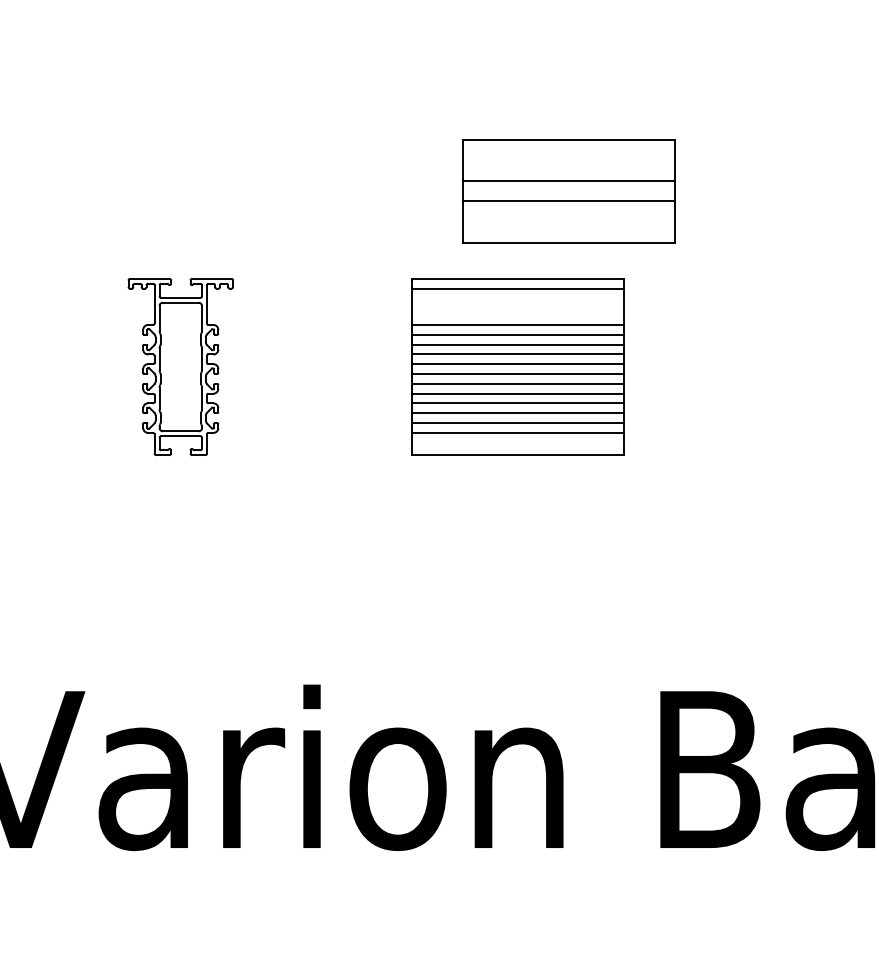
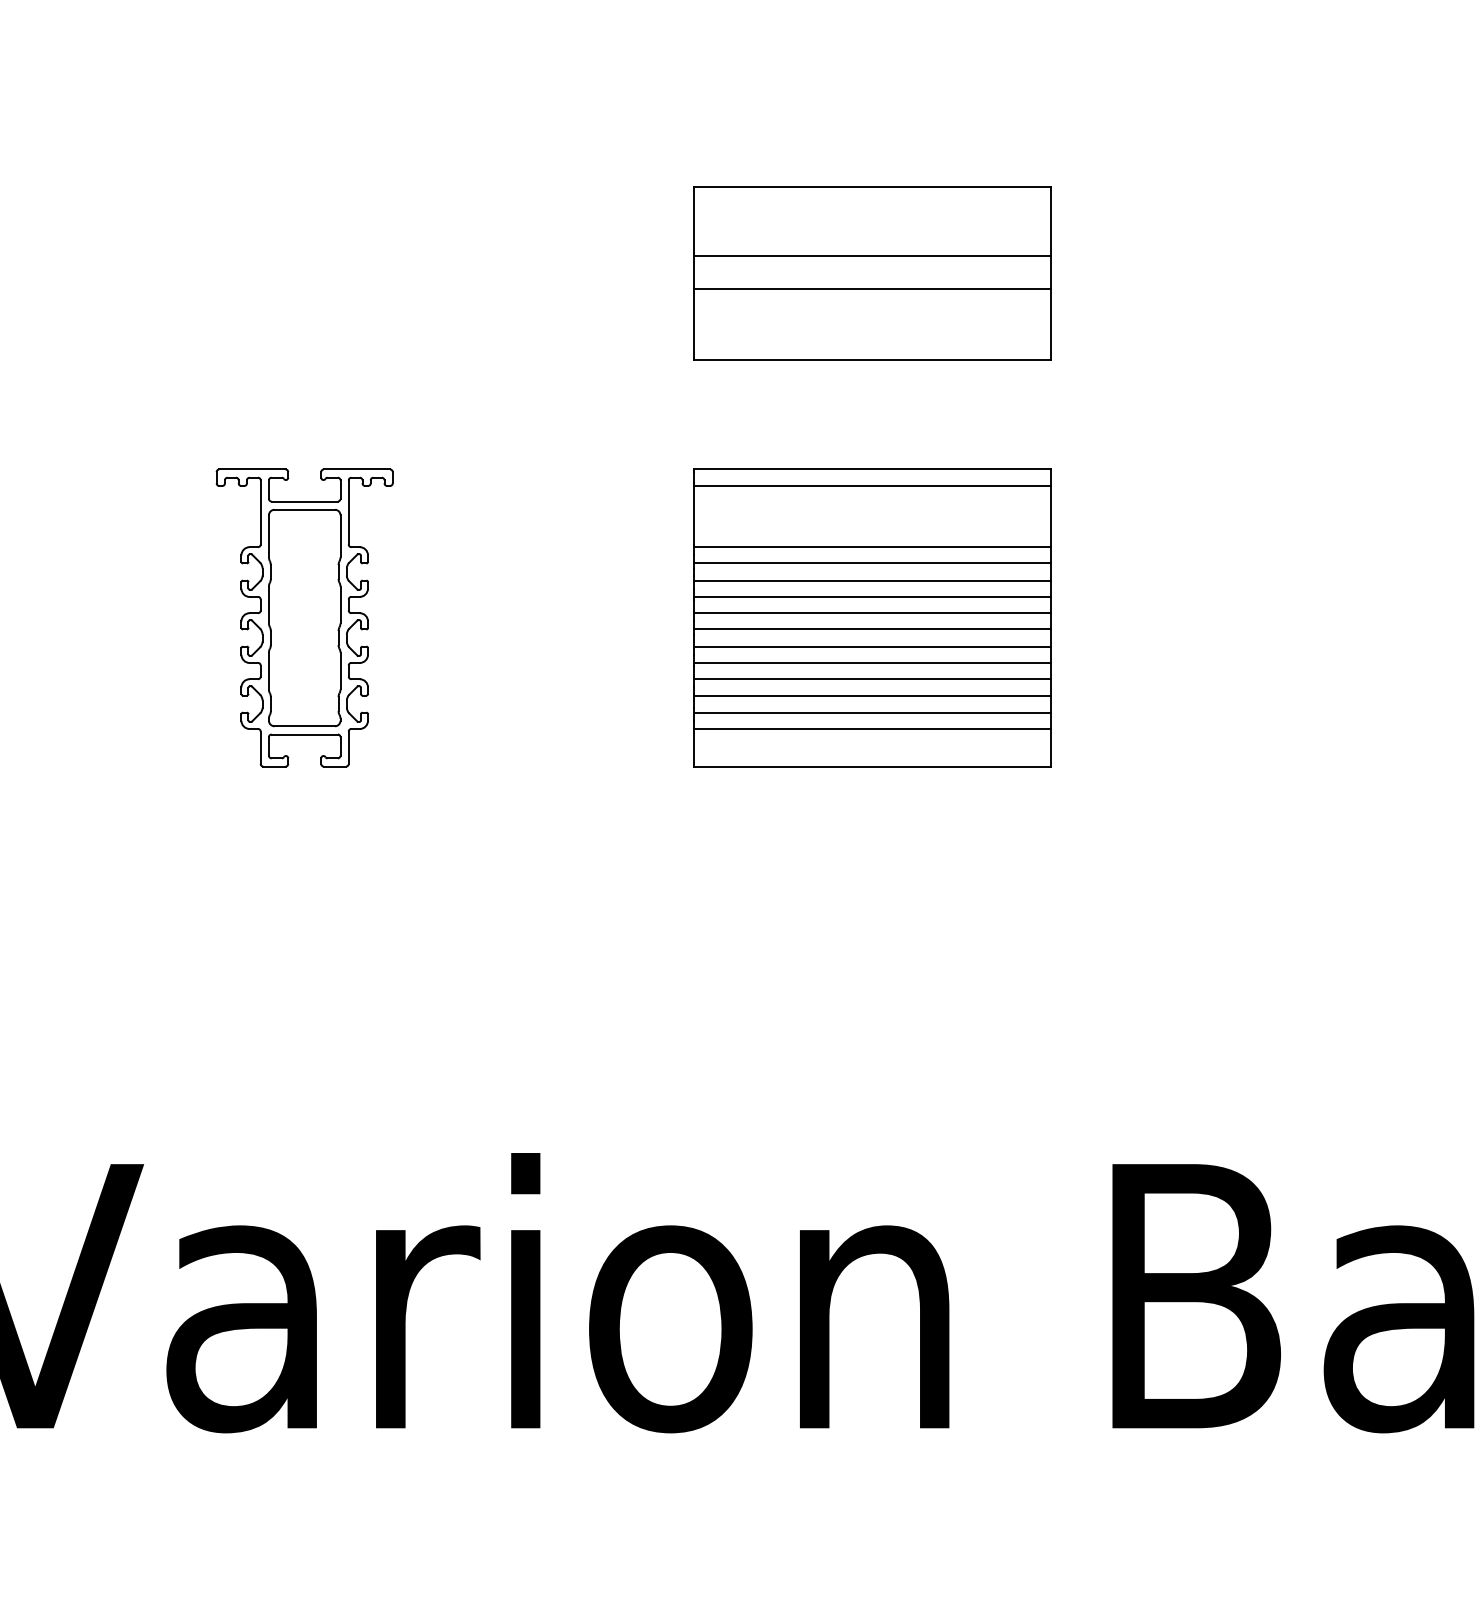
part: (568, 191) -> (871, 273), moved

